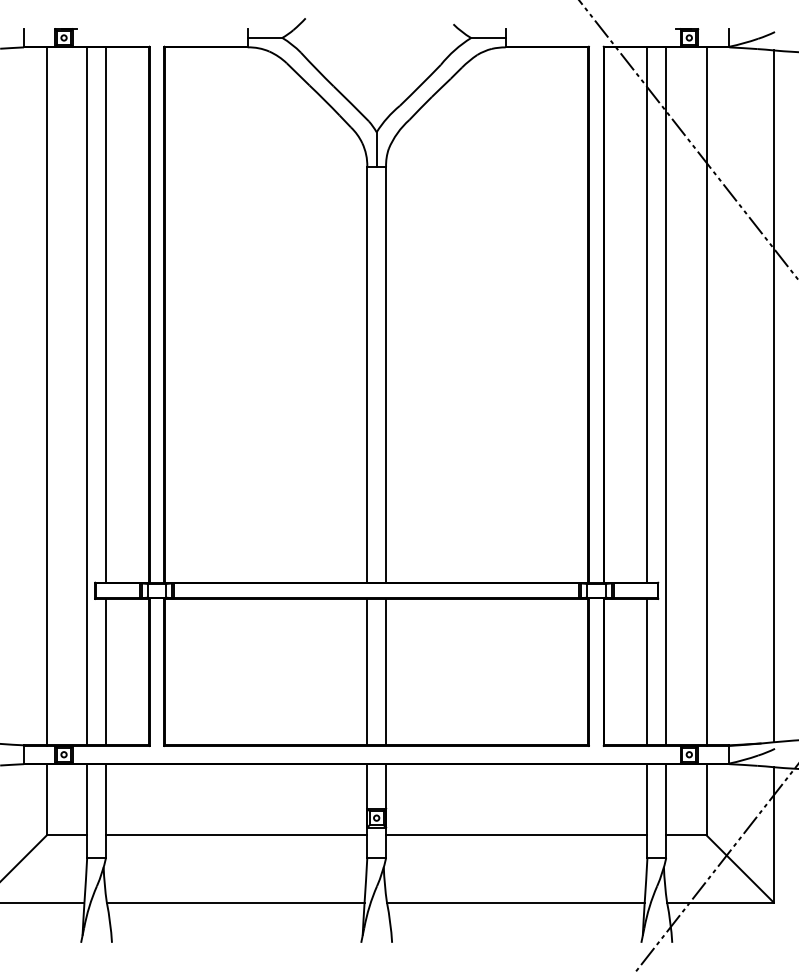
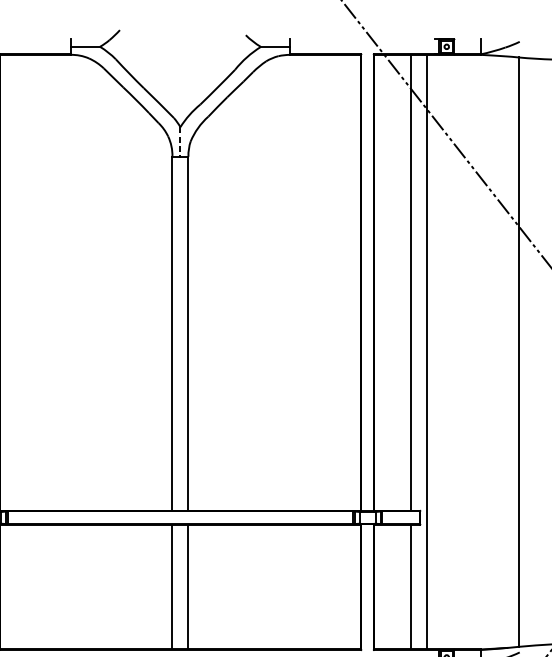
line: (376, 150) -> (180, 142), solid -> dashed
line: (706, 395) -> (461, 351), removed

